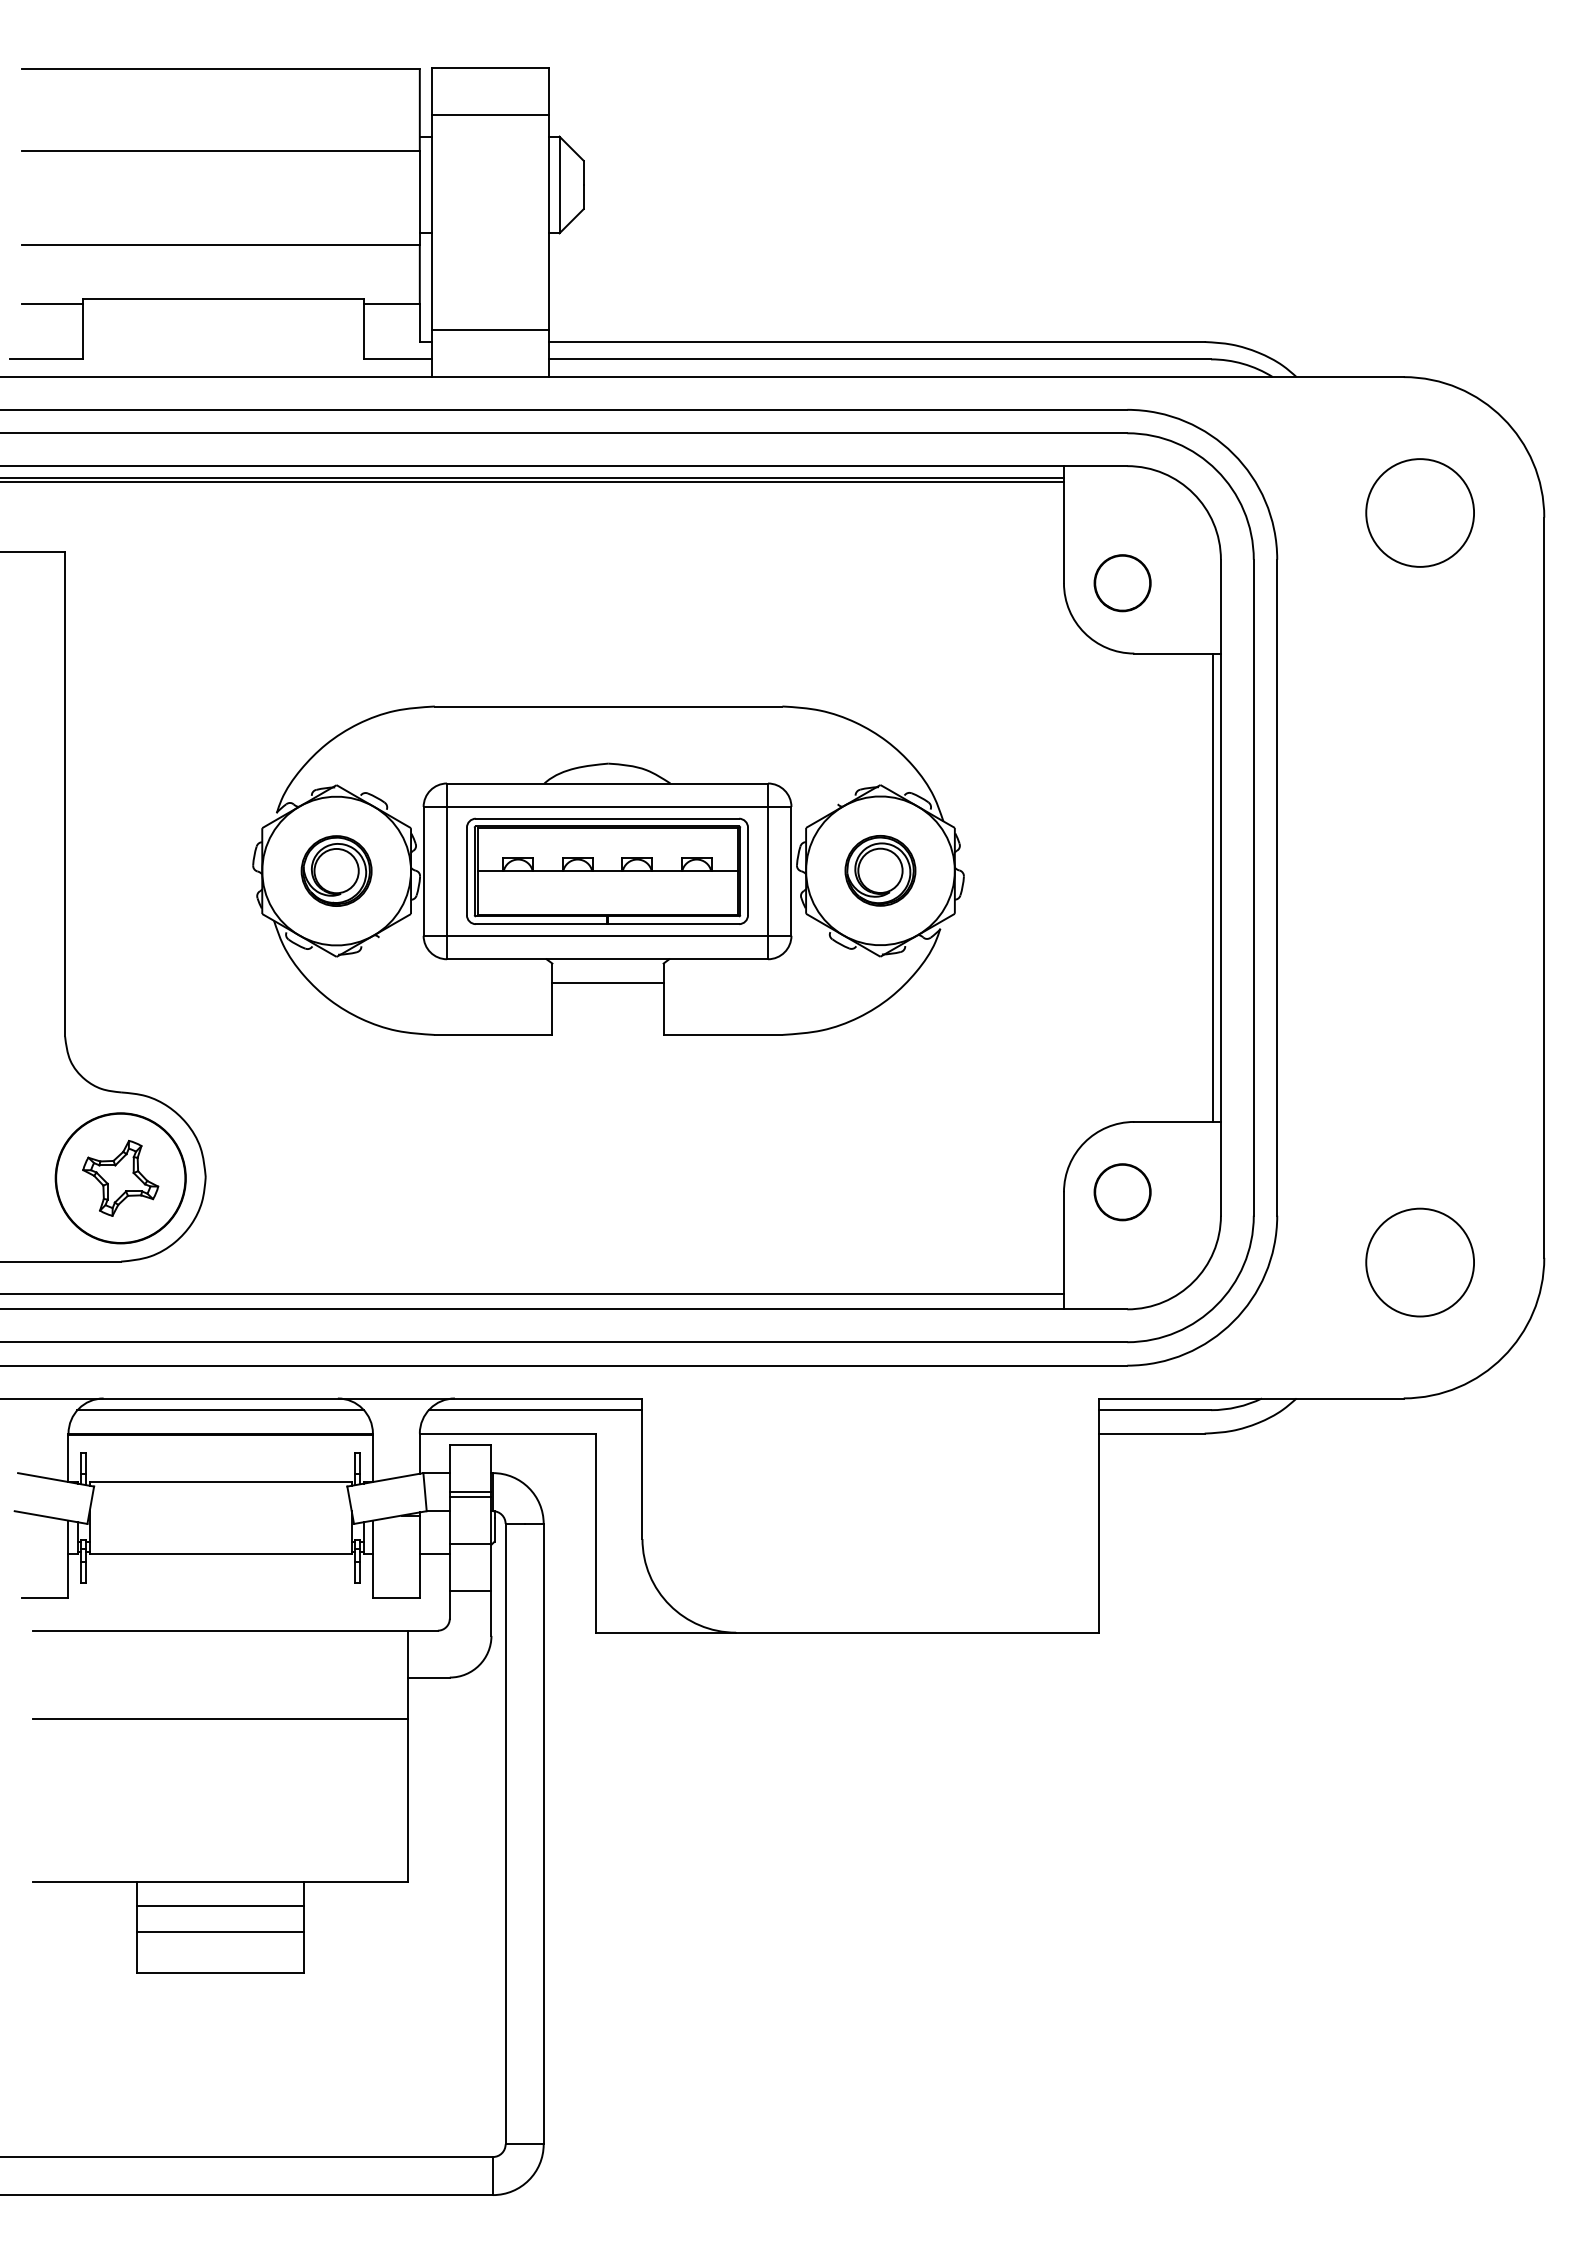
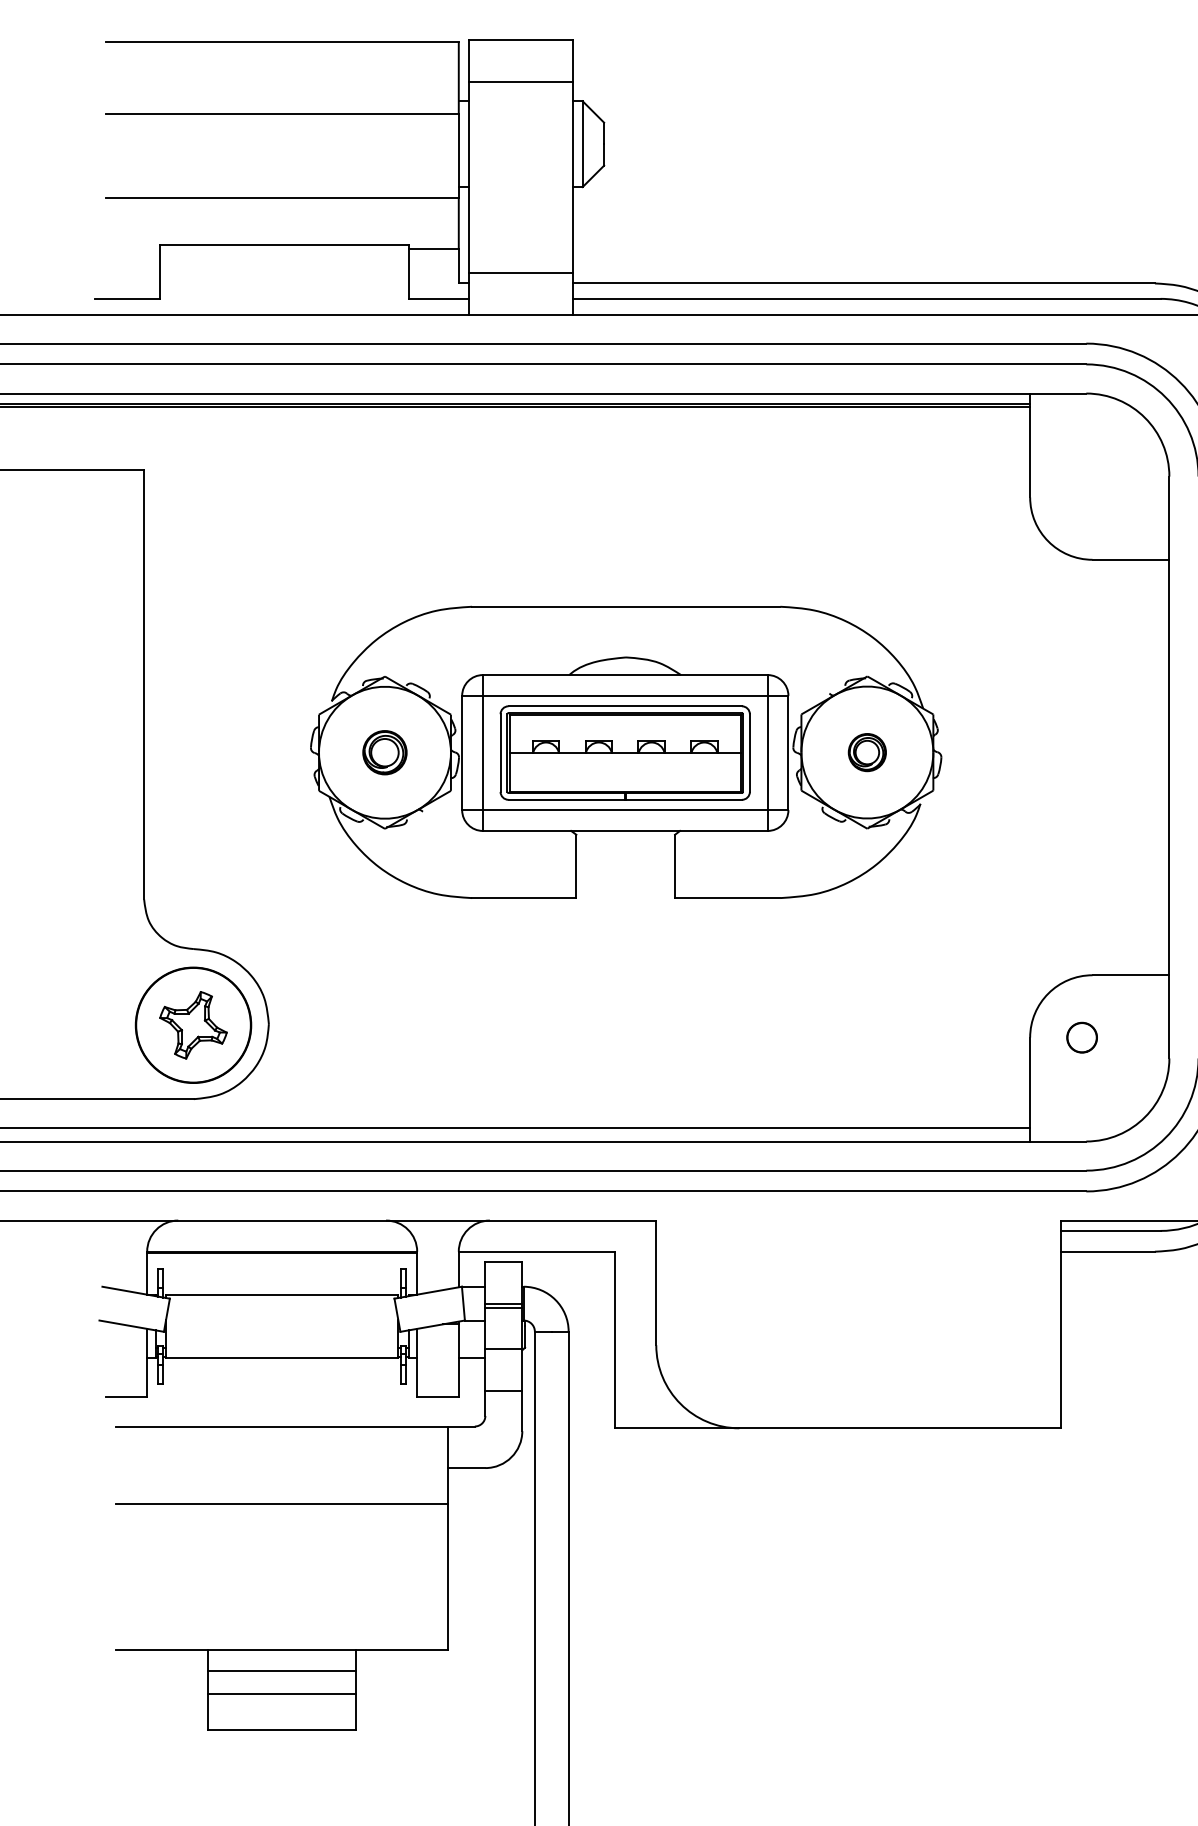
line: (52, 303) -> (132, 249), removed
circle: (1122, 583) -> (1082, 497), removed
part: (336, 870) -> (384, 752), size x0.7
part: (880, 870) -> (867, 752), size x0.6
line: (1212, 887) -> (1161, 767), removed
line: (607, 982) -> (625, 851), removed
circle: (1122, 1192) -> (1082, 1037), size x0.6
line: (220, 1410) -> (281, 1231), removed
line: (535, 1410) -> (561, 1231), removed

